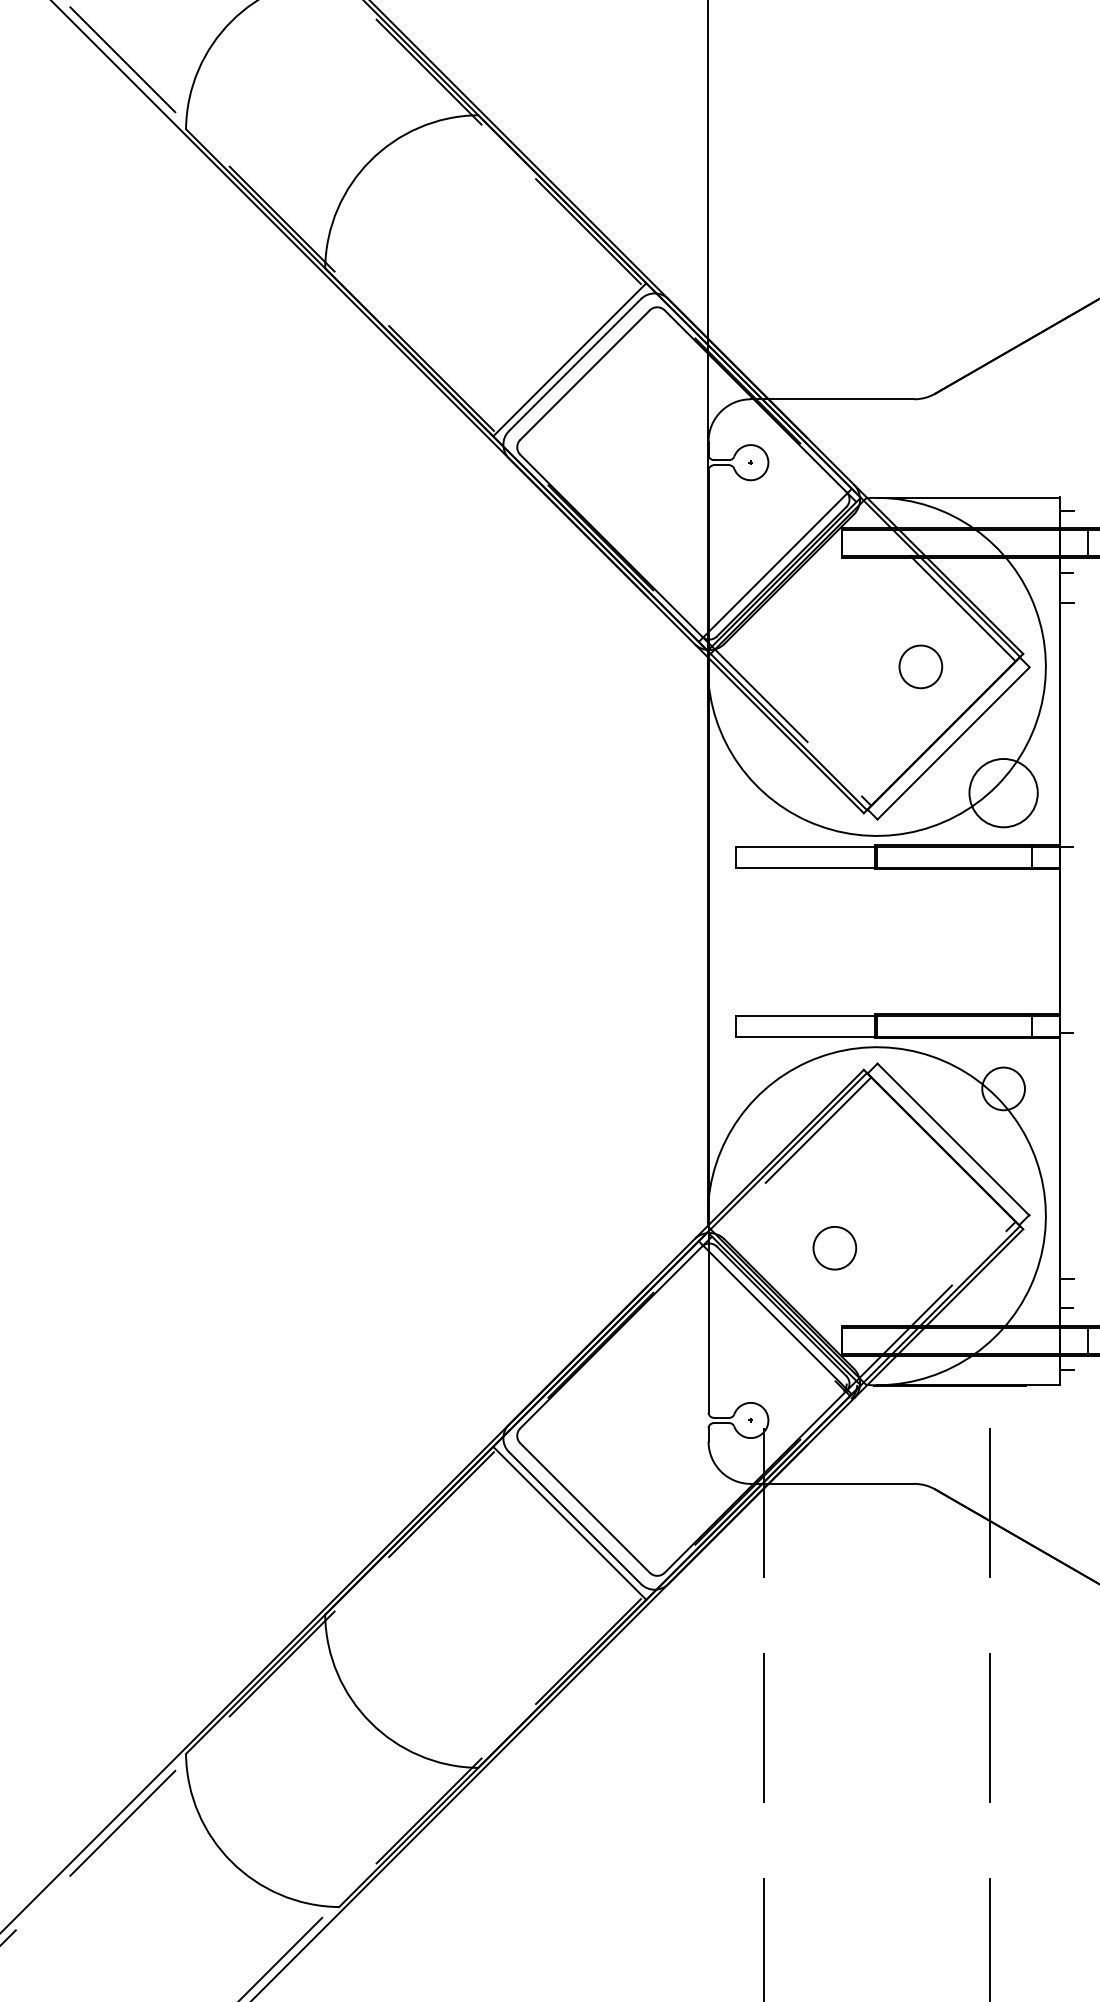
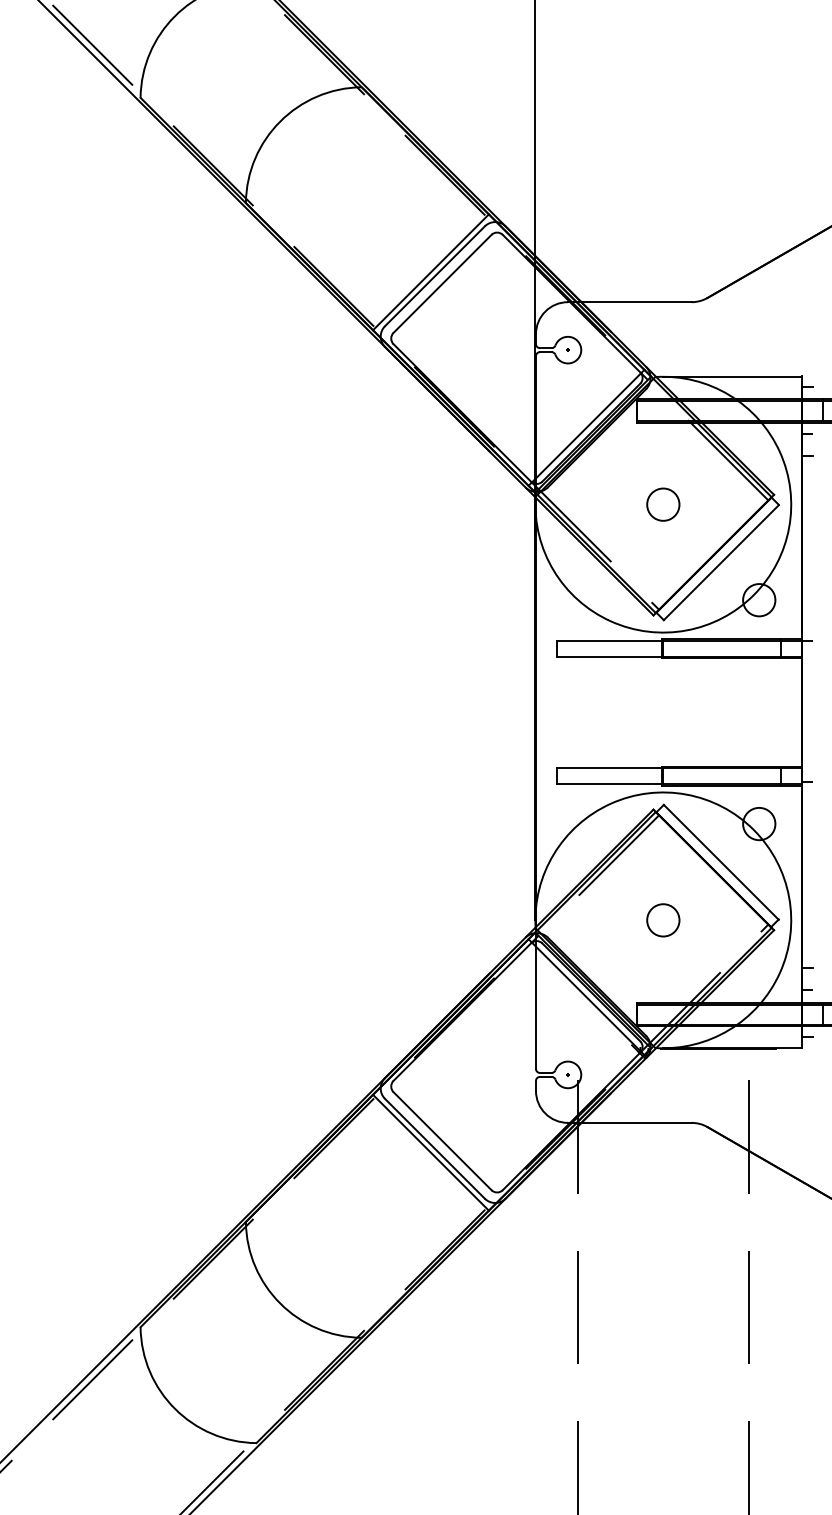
circle: (920, 666) -> (663, 504), moved
circle: (1003, 792) -> (759, 599), size x0.62
circle: (834, 1248) -> (663, 920), moved

